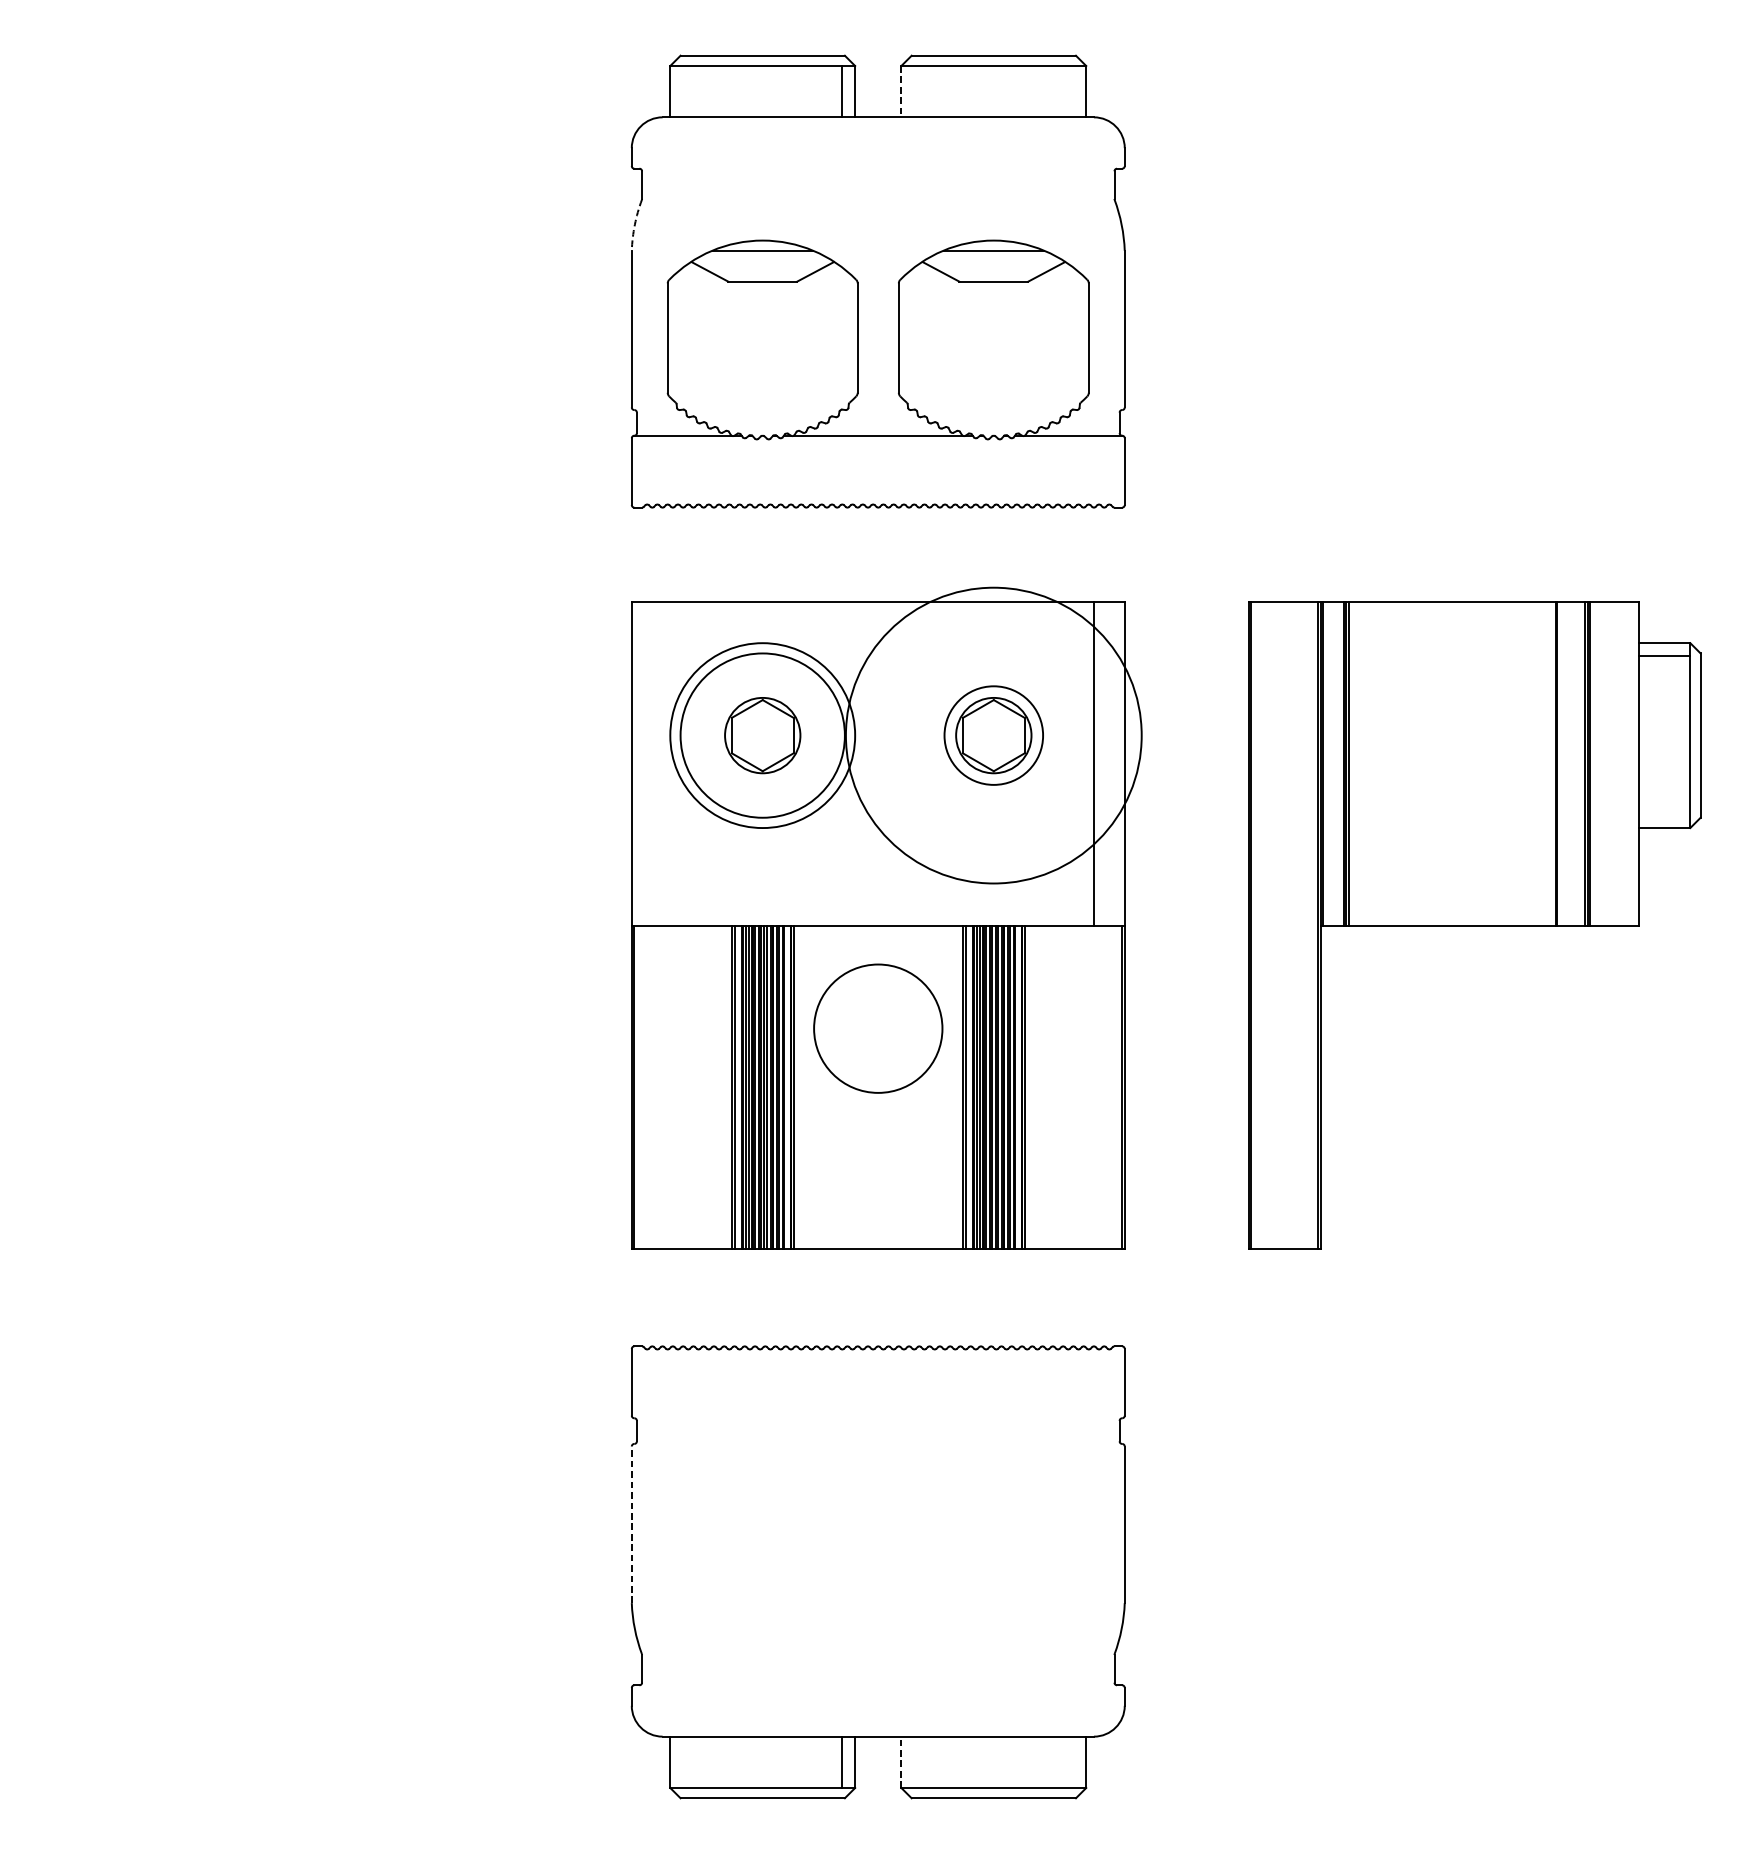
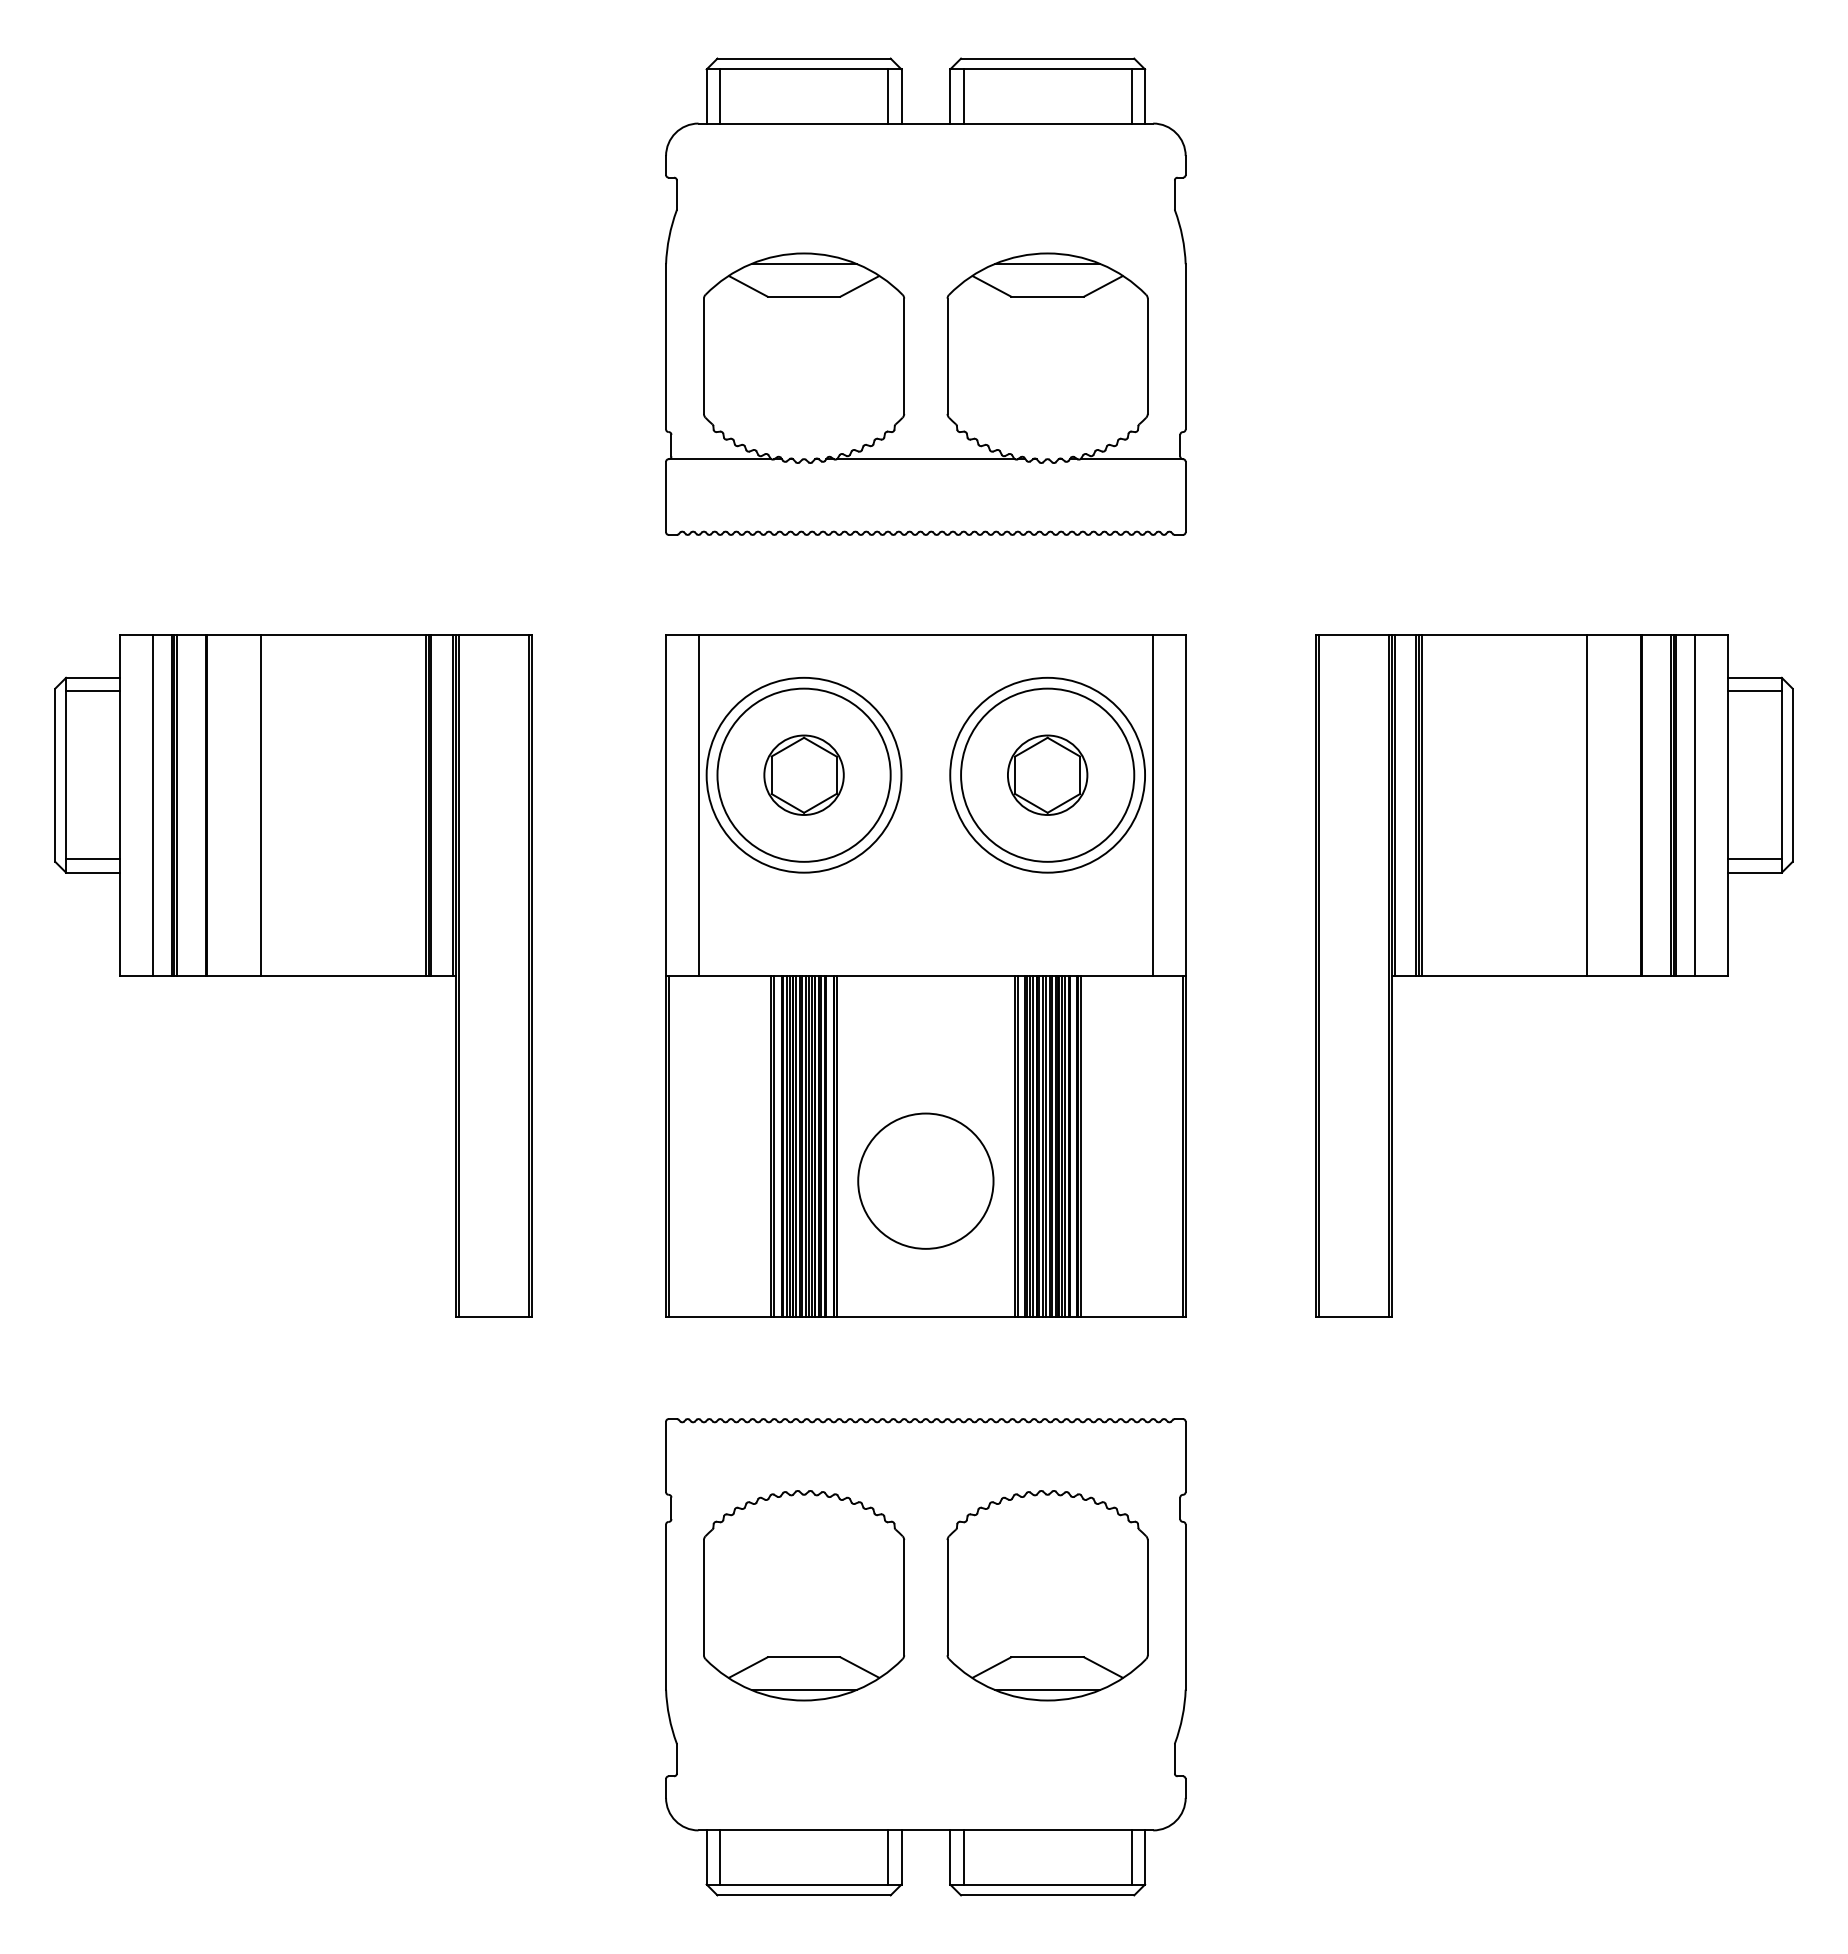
line: (683, 91) -> (720, 96), added
line: (913, 91) -> (963, 96), added
line: (1073, 91) -> (1131, 96), added
line: (901, 92) -> (950, 97), dashed -> solid
arc: (635, 224) -> (669, 236), dashed -> solid
circle: (993, 734) -> (1047, 774), size x0.62
circle: (993, 734) -> (1047, 774), size x1.67
line: (662, 763) -> (698, 804), added
line: (1505, 763) -> (1586, 804), added
line: (1608, 763) -> (1695, 804), added
line: (1664, 815) -> (1754, 859), added
part: (278, 925) -> (293, 975), added
circle: (877, 1028) -> (925, 1180), moved
part: (763, 1513) -> (804, 1595), added
part: (993, 1513) -> (1047, 1595), added
line: (632, 1525) -> (666, 1607), dashed -> solid
line: (683, 1762) -> (720, 1857), added
line: (901, 1762) -> (950, 1857), dashed -> solid
line: (913, 1762) -> (963, 1857), added
line: (1073, 1762) -> (1131, 1857), added

